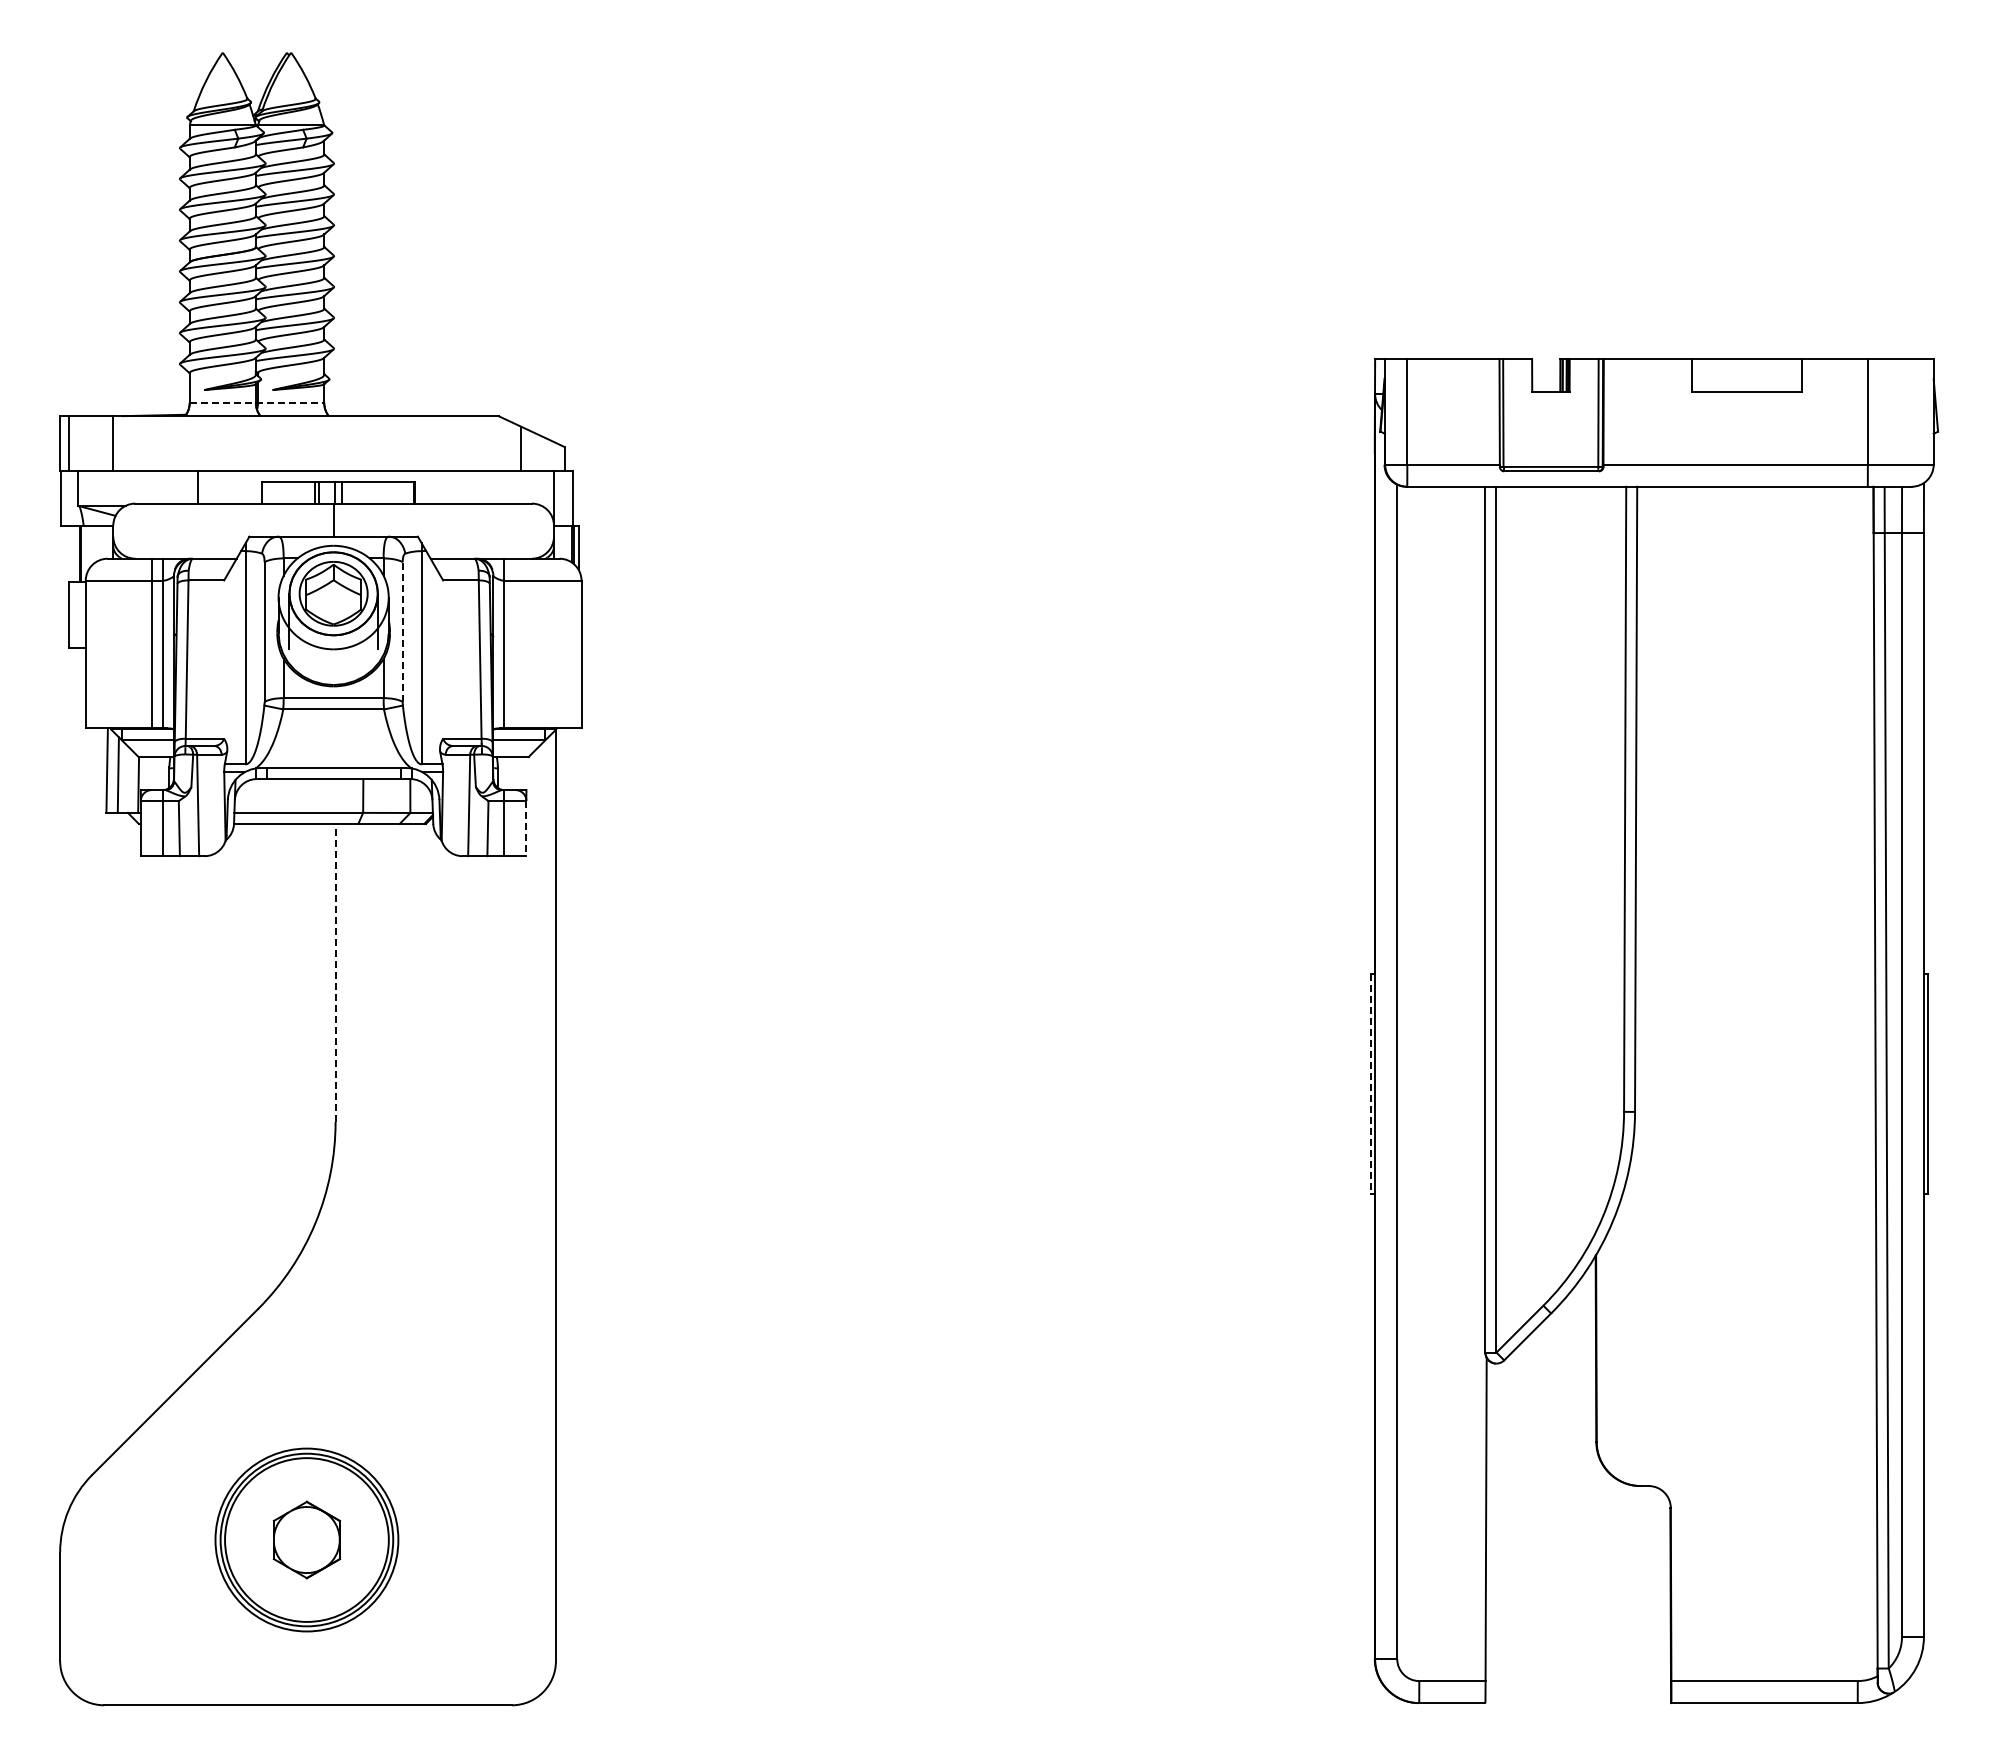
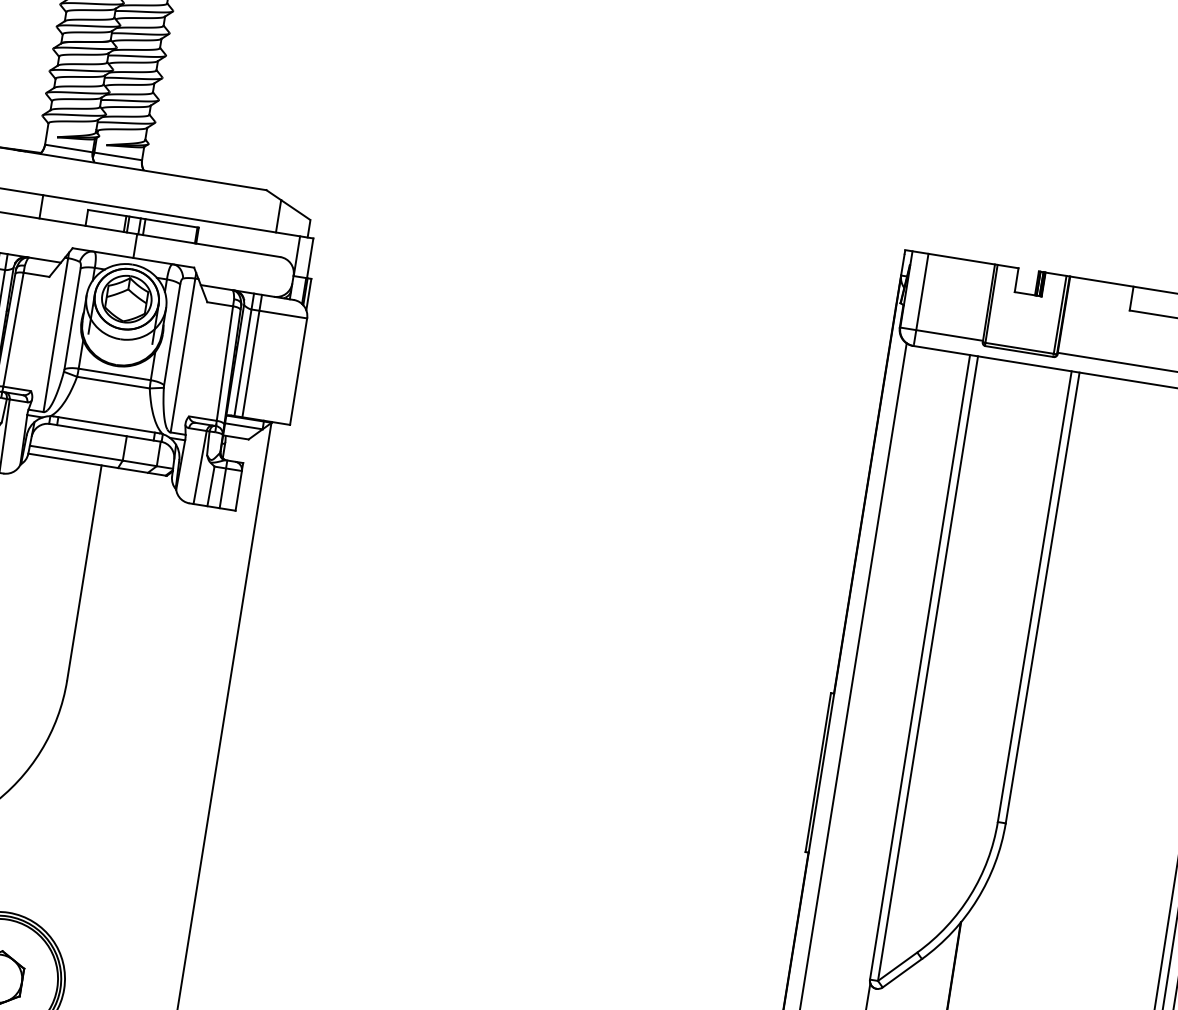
line: (257, 402) -> (93, 152), dashed -> solid
line: (402, 632) -> (172, 335), dashed -> solid
line: (515, 643) -> (252, 356), added
line: (526, 828) -> (238, 490), dashed -> solid
line: (335, 972) -> (84, 572), dashed -> solid
line: (1370, 1084) -> (818, 772), dashed -> solid

